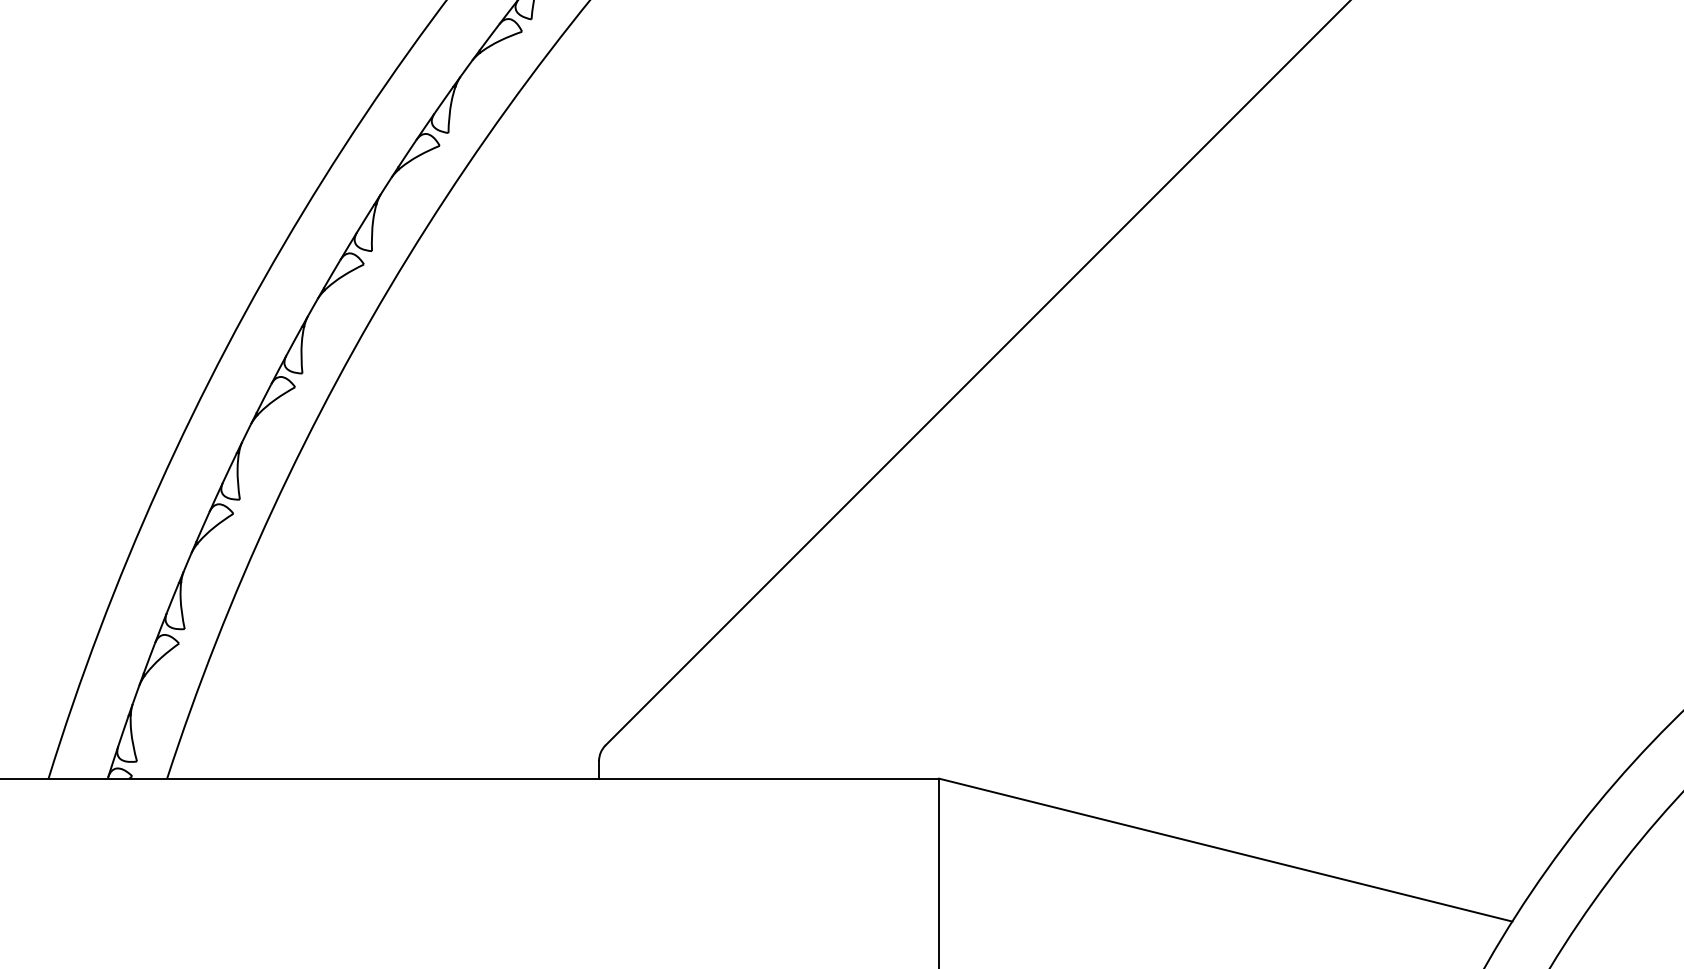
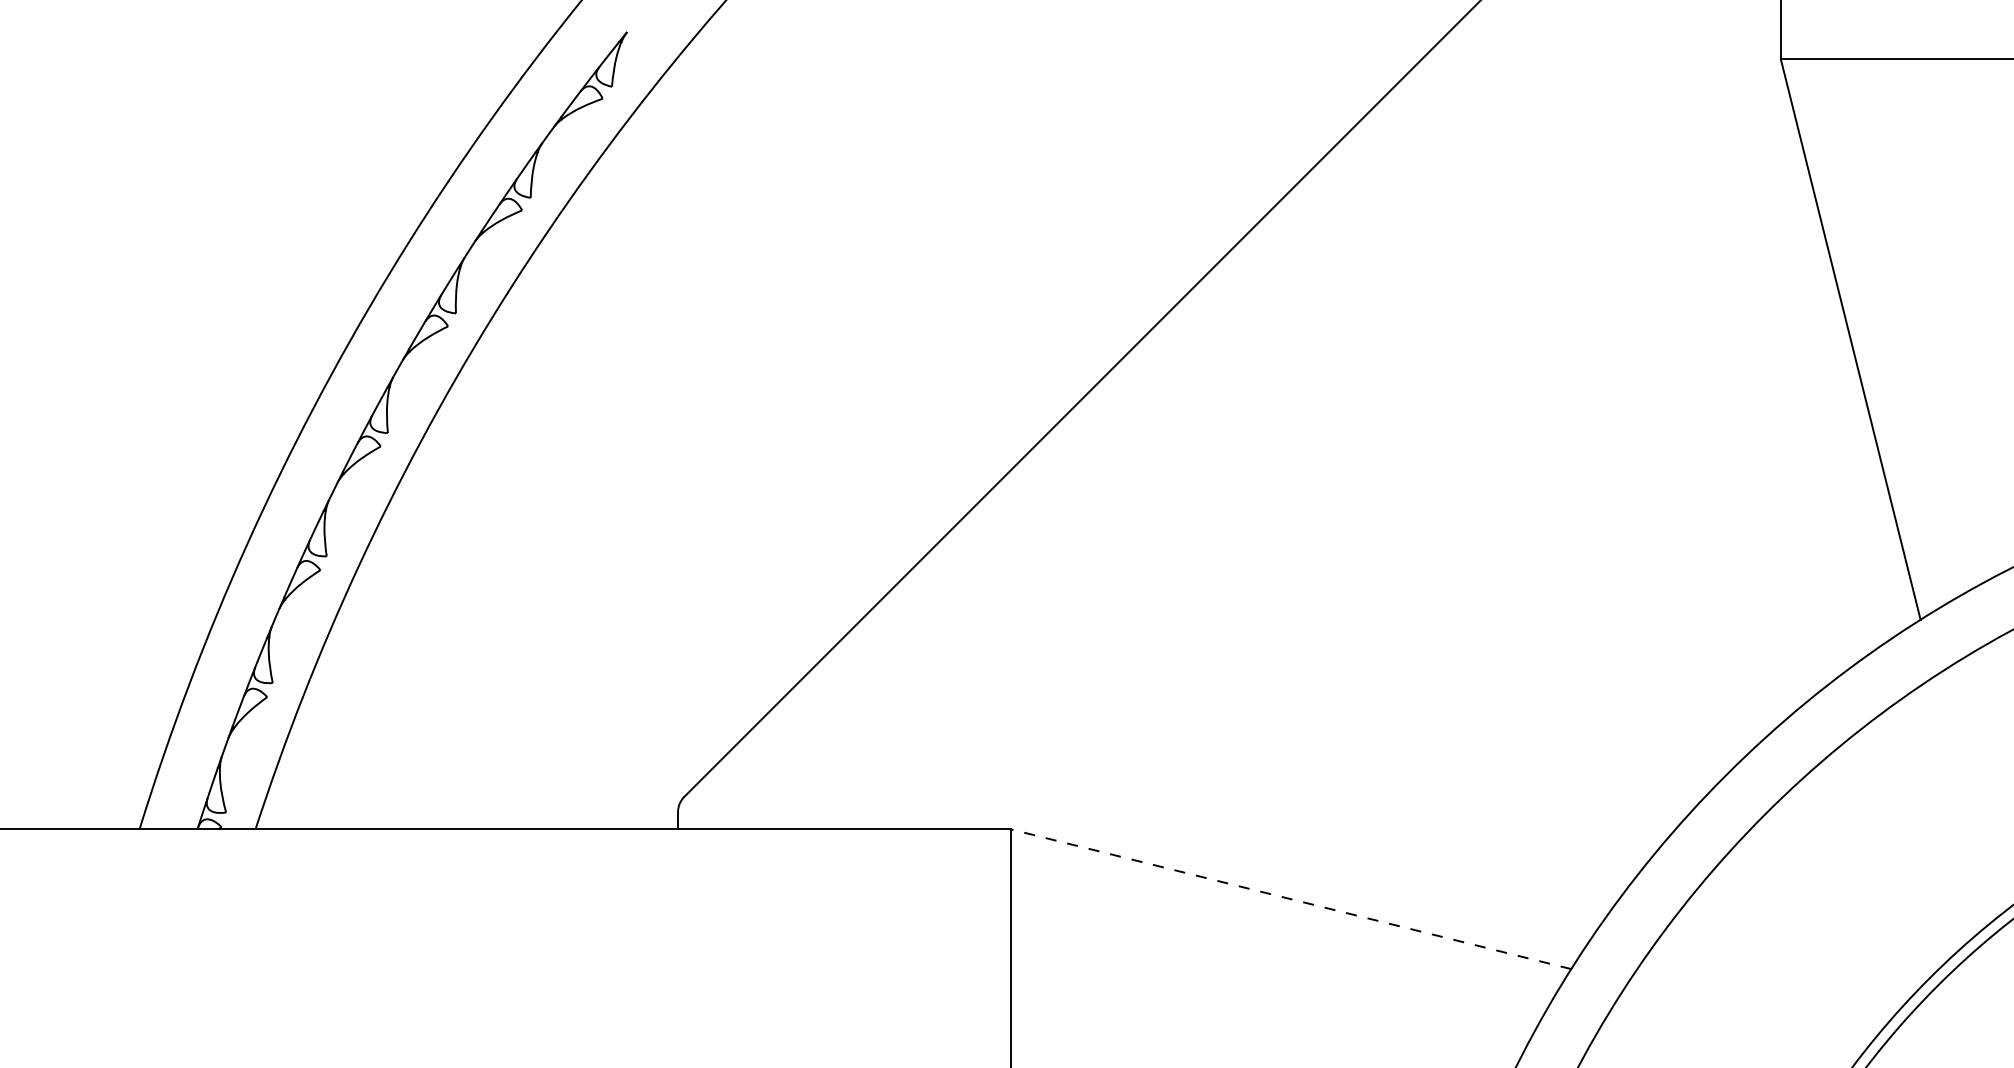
line: (1226, 850) -> (1291, 899), solid -> dashed

